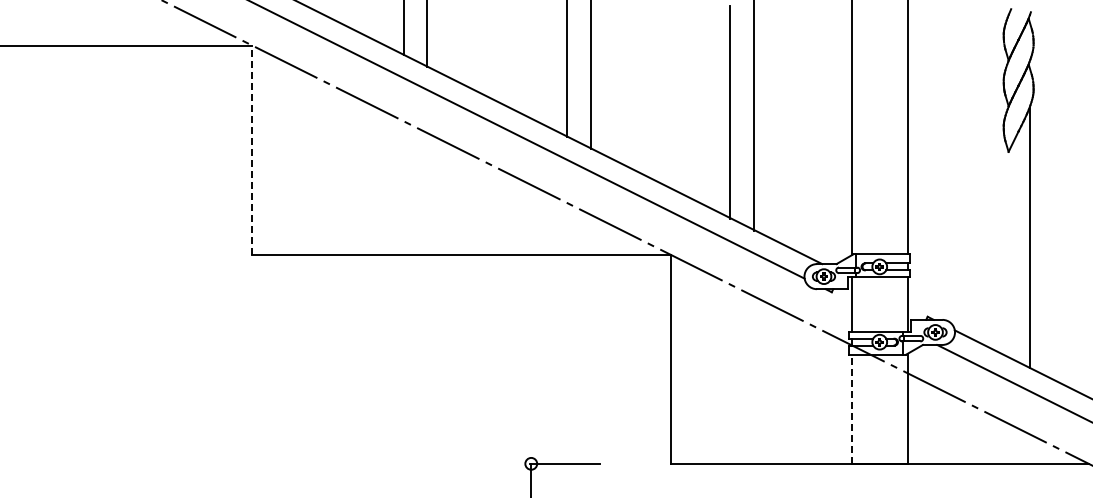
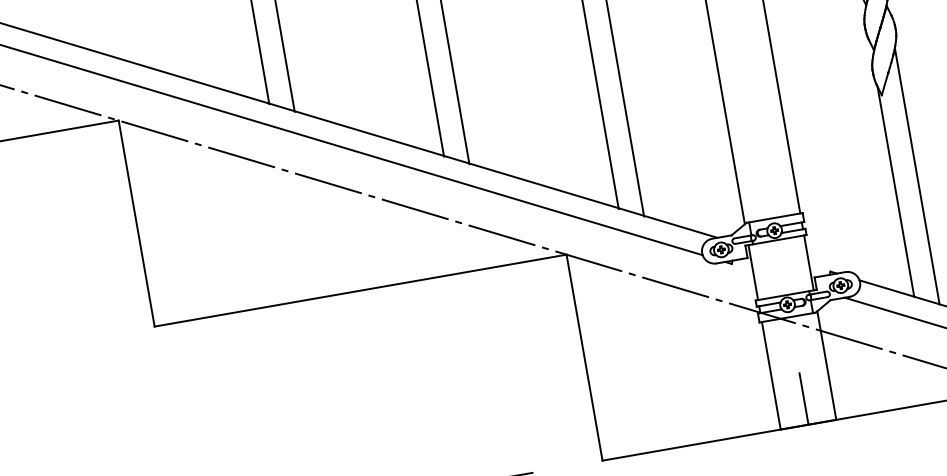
line: (252, 150) -> (136, 223), dashed -> solid
line: (1005, 248) -> (895, 190), added
line: (851, 409) -> (771, 376), dashed -> solid
line: (879, 436) -> (803, 397), added

